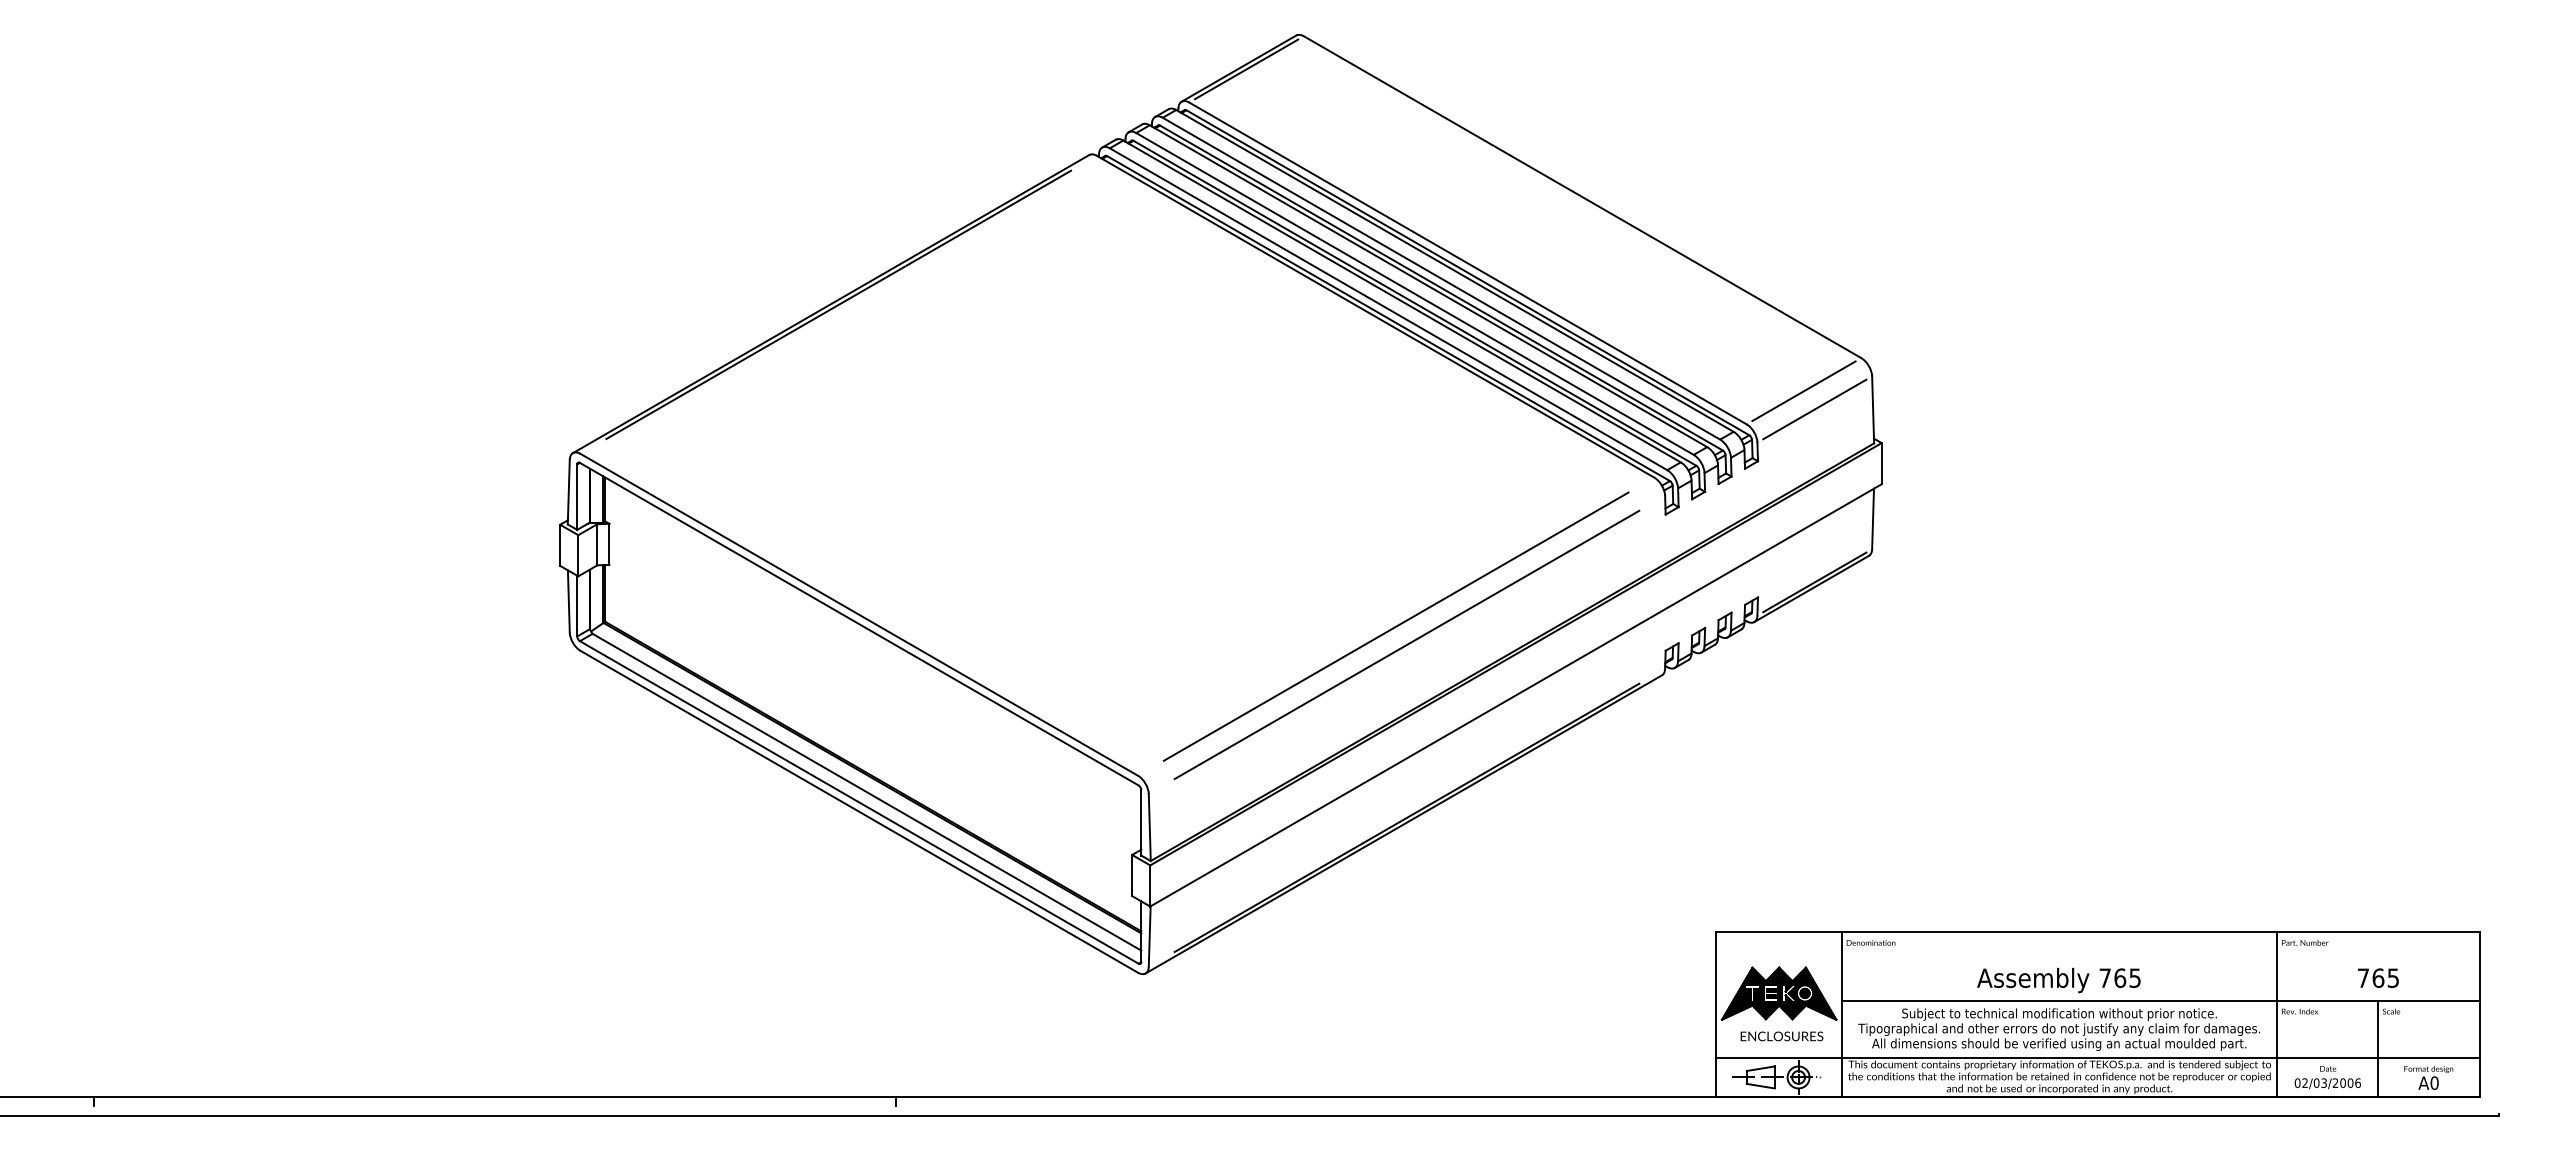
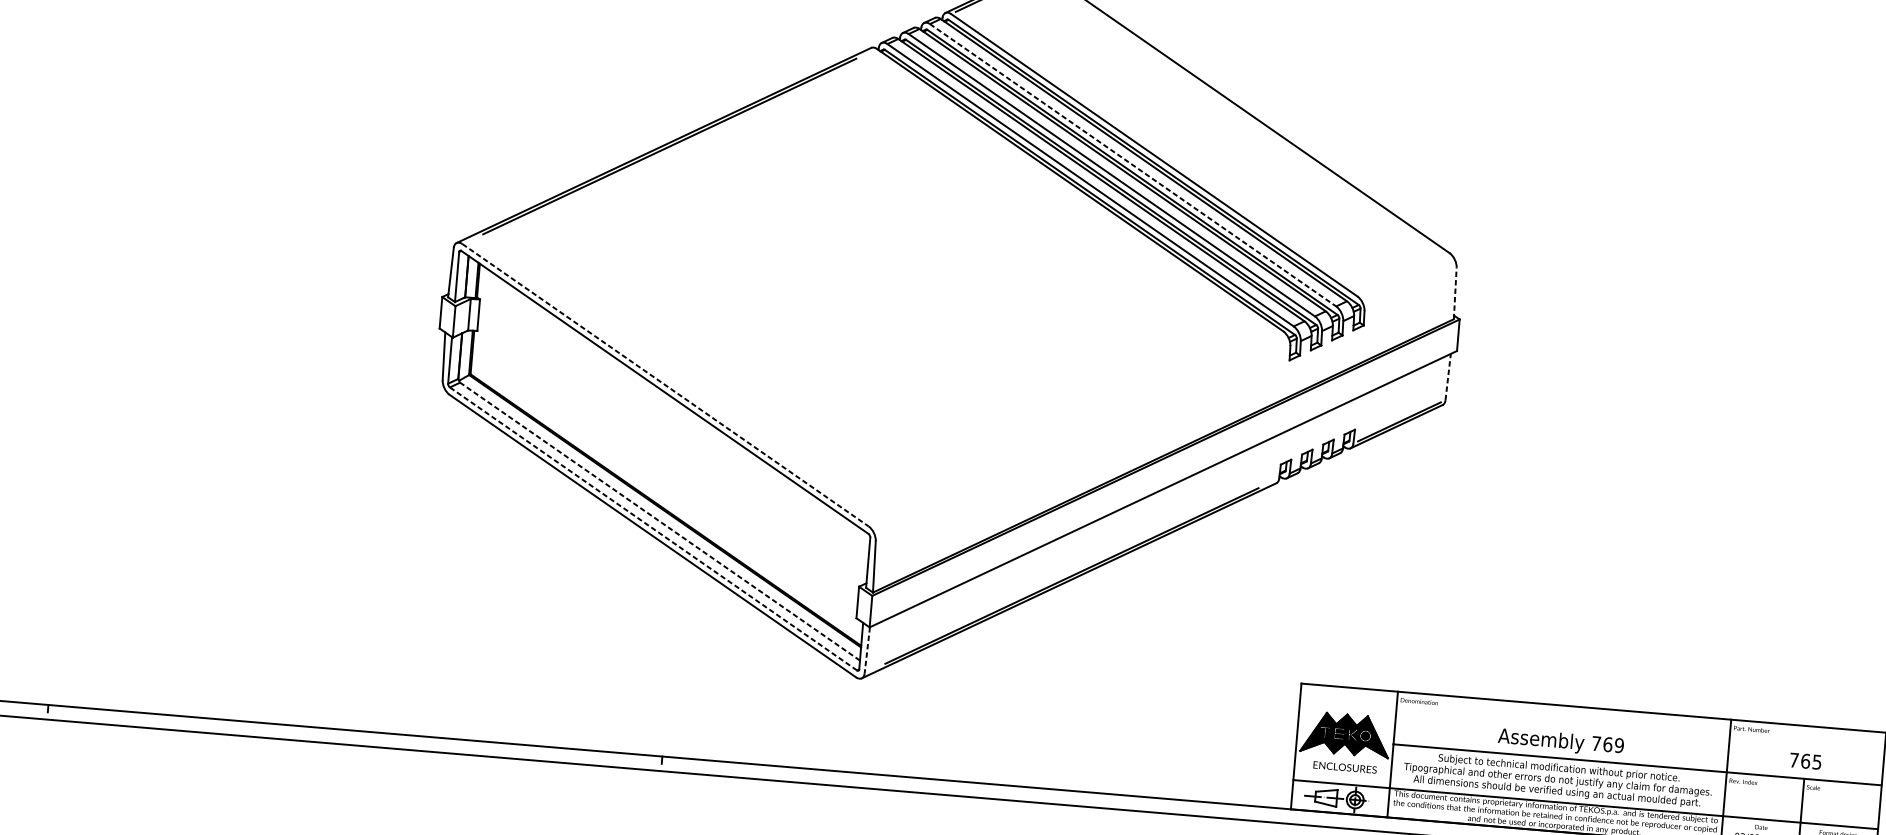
line: (1441, 278) -> (1133, 165), solid -> dashed
line: (1803, 391) -> (1403, 274), removed
line: (1814, 409) -> (1410, 289), removed
line: (1873, 409) -> (1455, 293), solid -> dashed
line: (1873, 518) -> (1448, 376), solid -> dashed
line: (859, 614) -> (665, 385), solid -> dashed
line: (1395, 626) -> (1075, 428), removed
line: (1406, 644) -> (1082, 443), removed
line: (866, 792) -> (659, 521), solid -> dashed
line: (859, 802) -> (653, 529), solid -> dashed
line: (1149, 937) -> (867, 651), solid -> dashed
text: (2134, 977) -> (1618, 745), 765 -> 769

